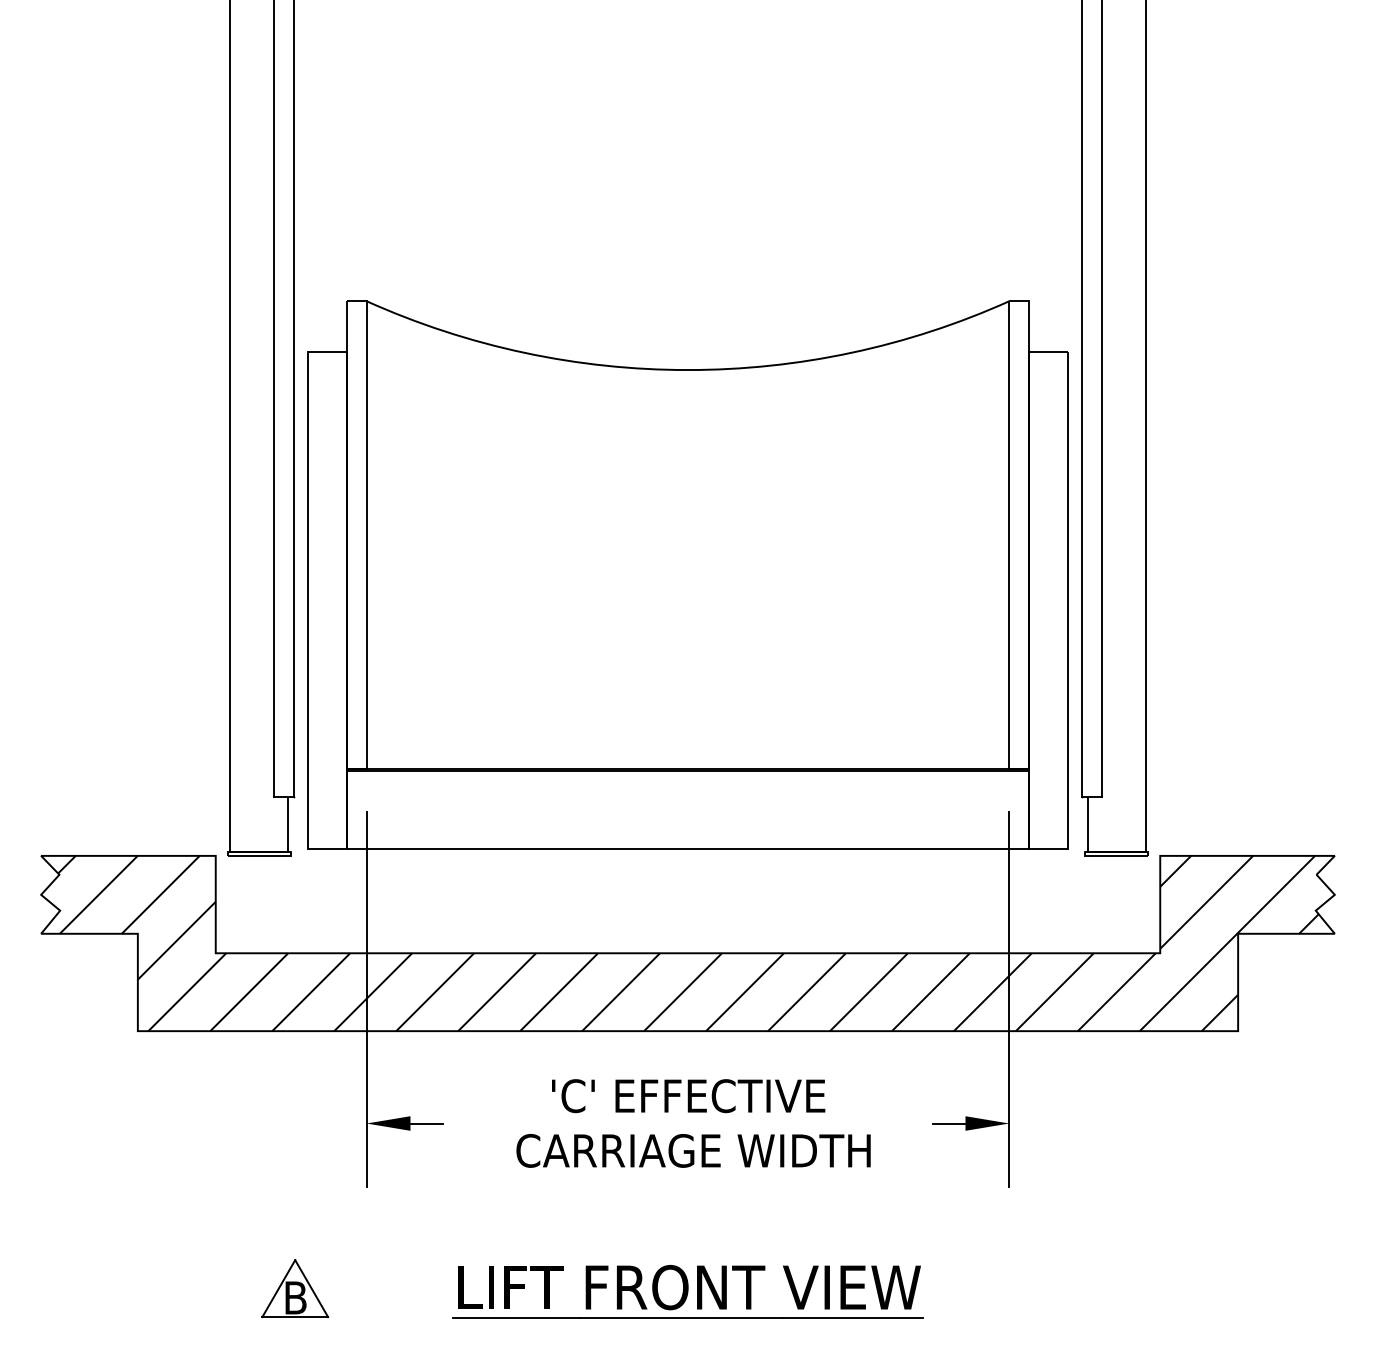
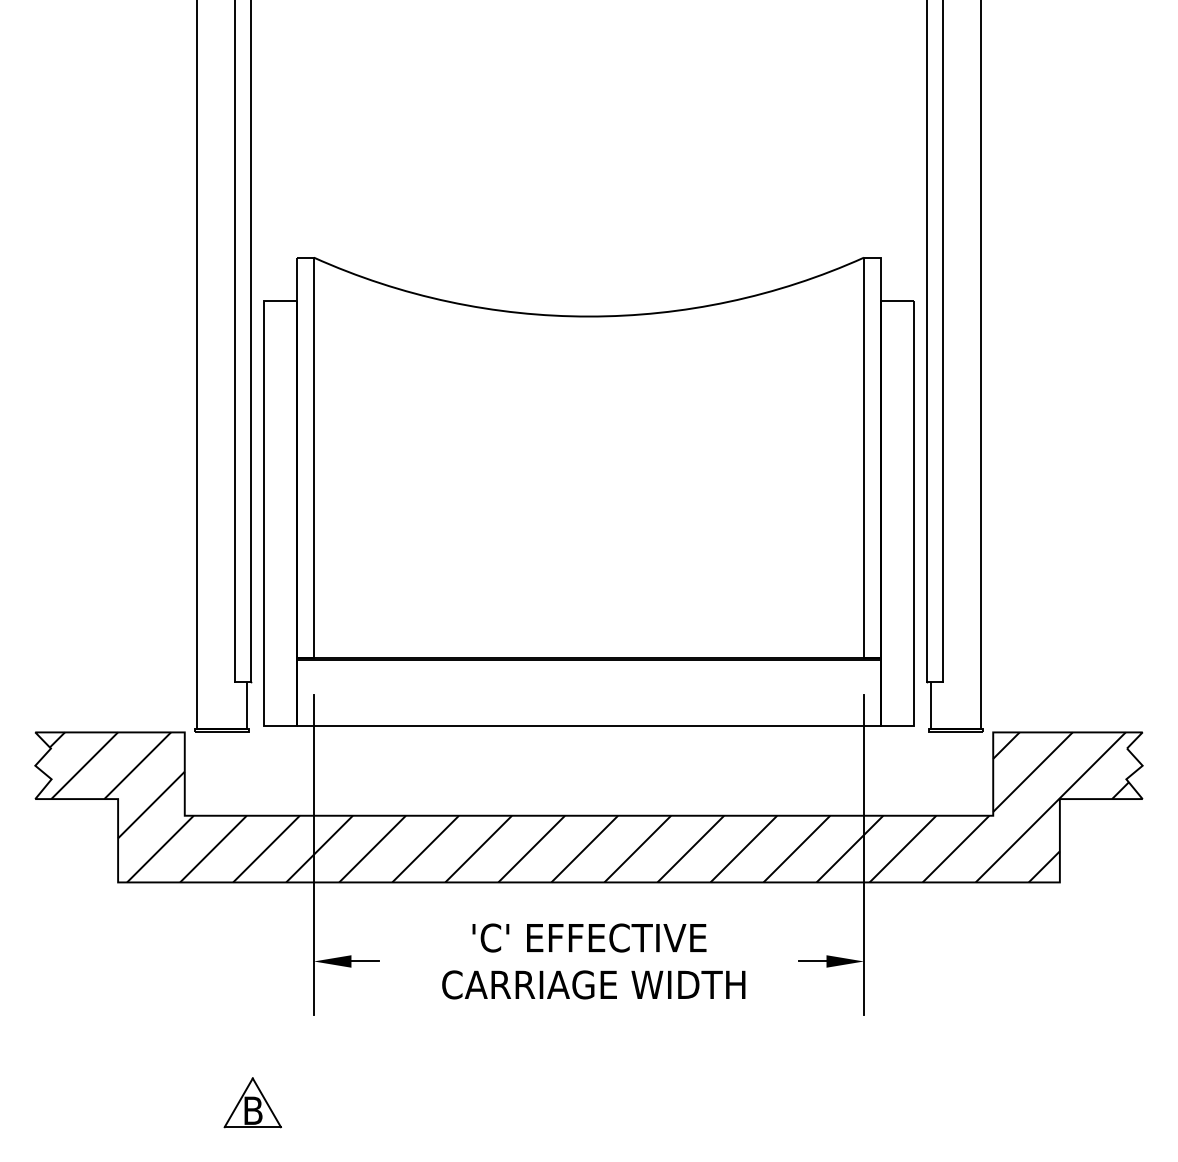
part: (687, 1291) -> (588, 1105), removed

